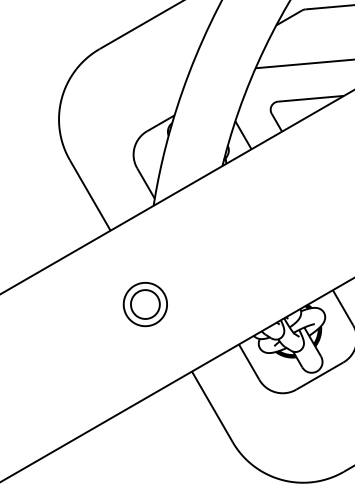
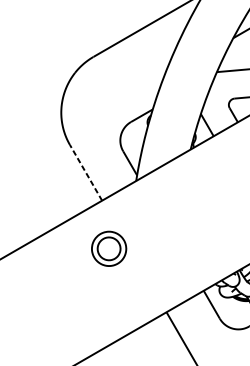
line: (90, 195) -> (86, 172), solid -> dashed
part: (144, 304) -> (108, 248), moved

